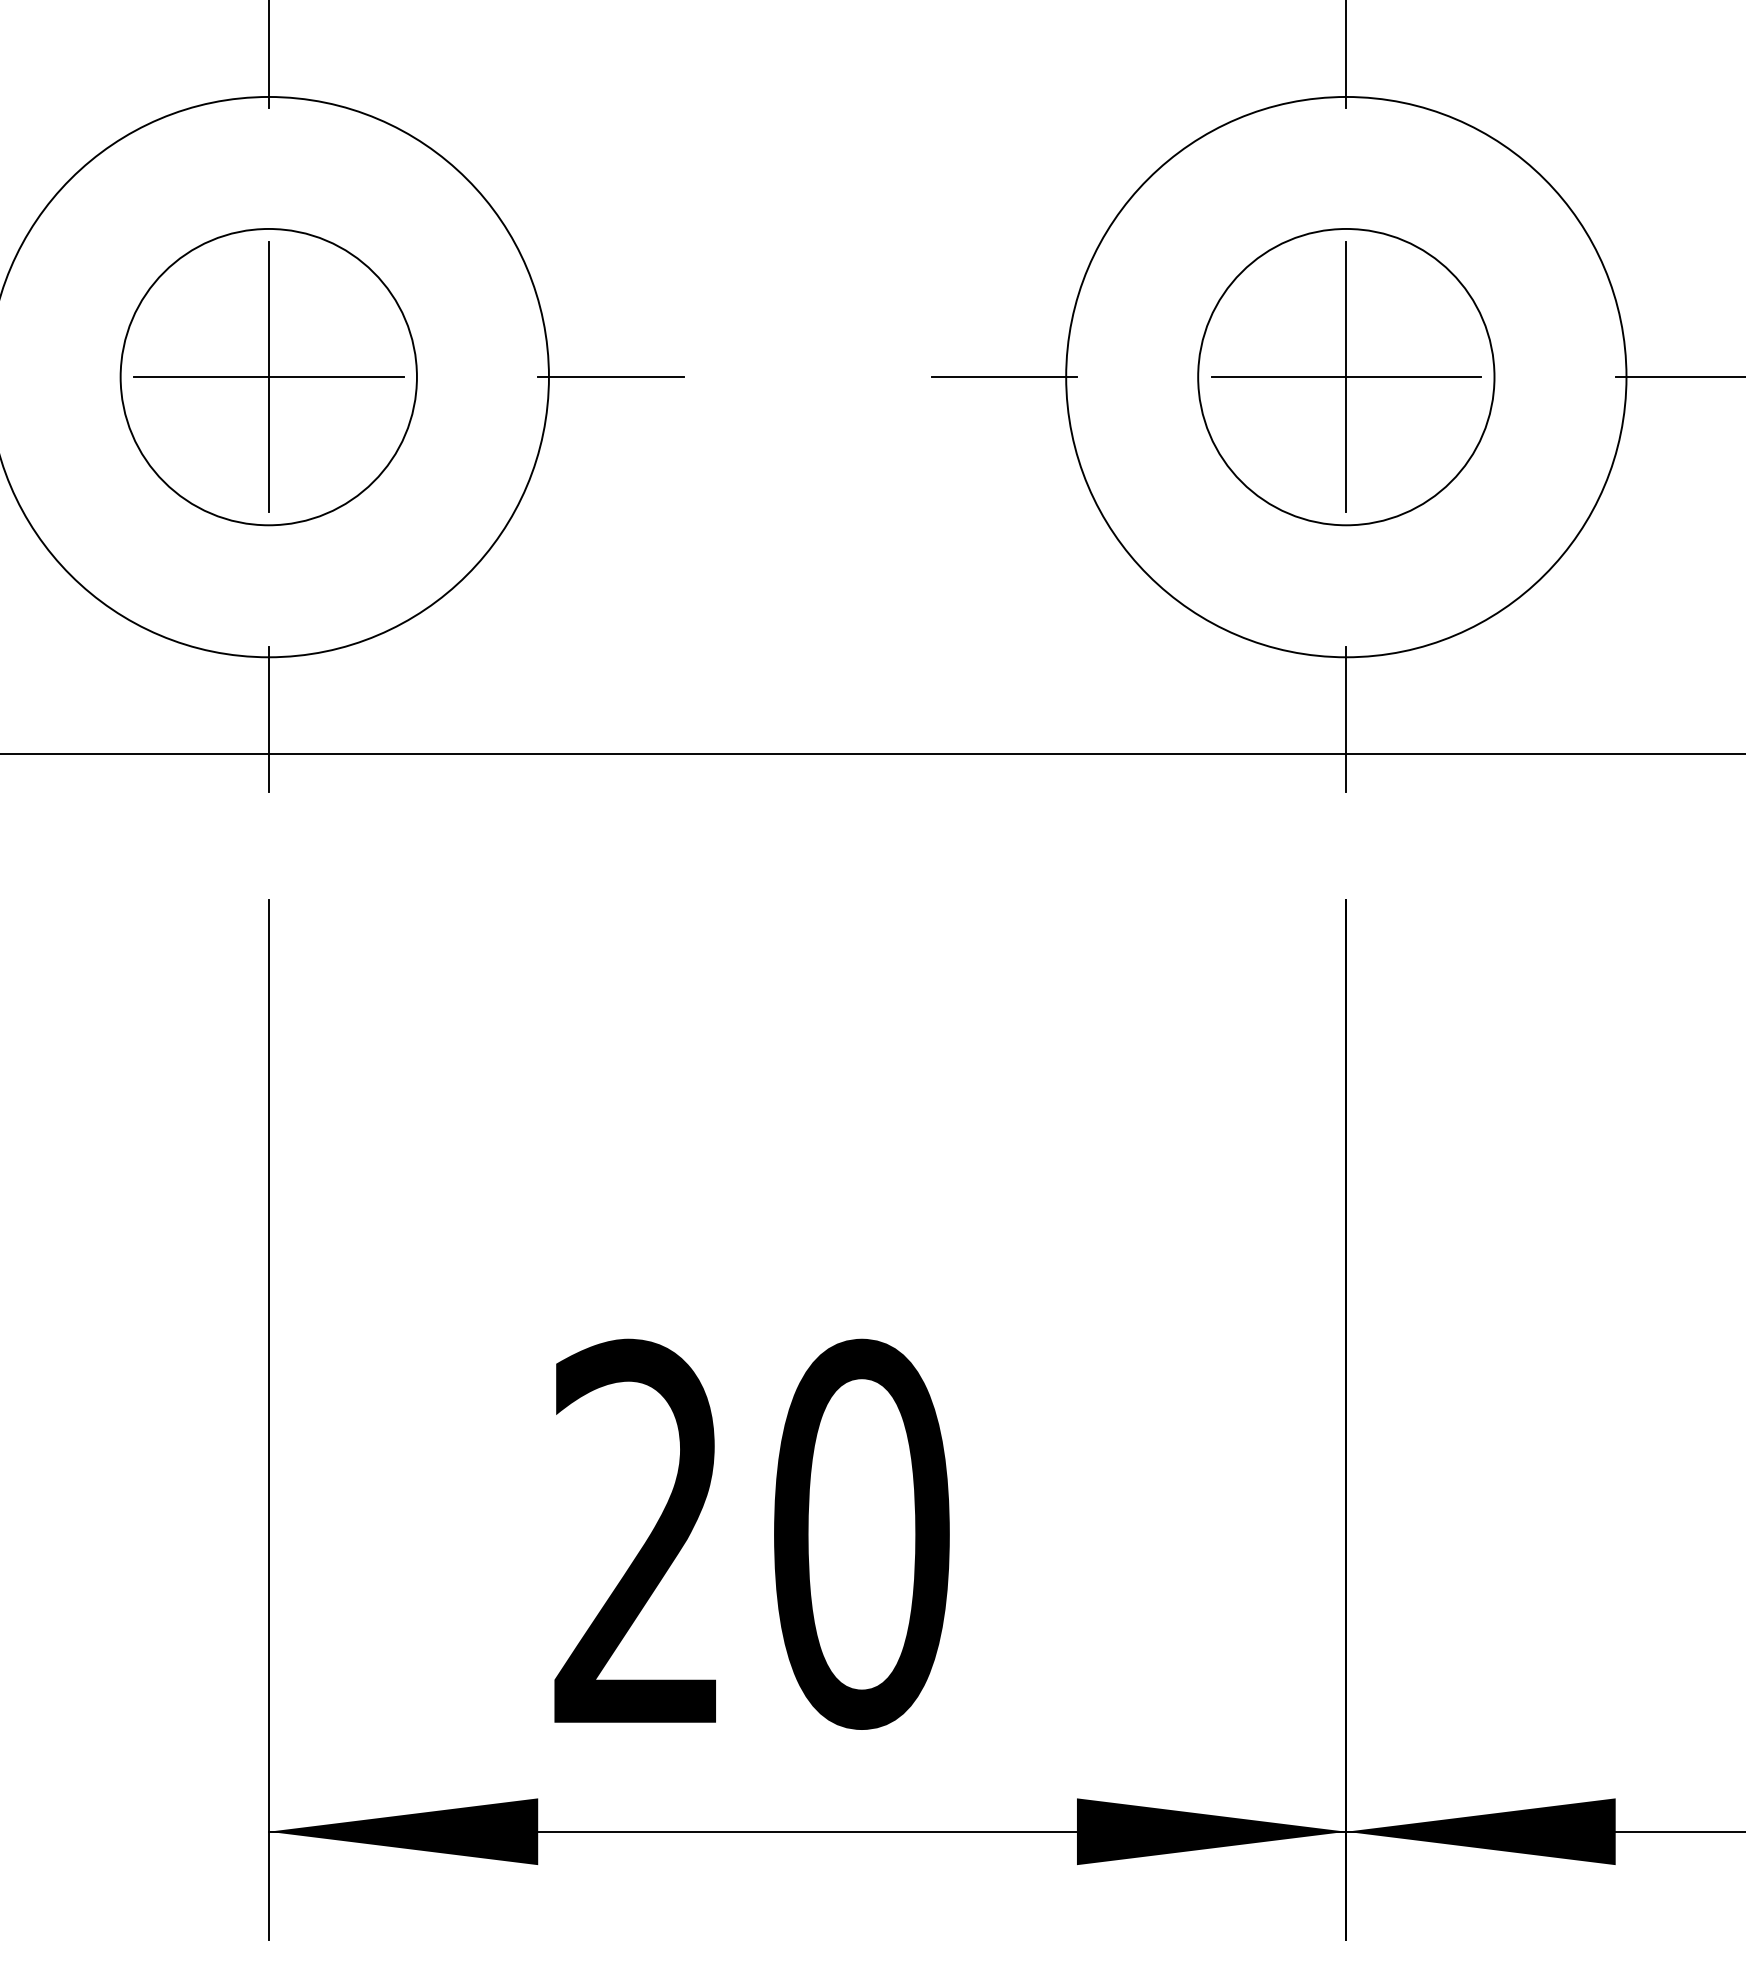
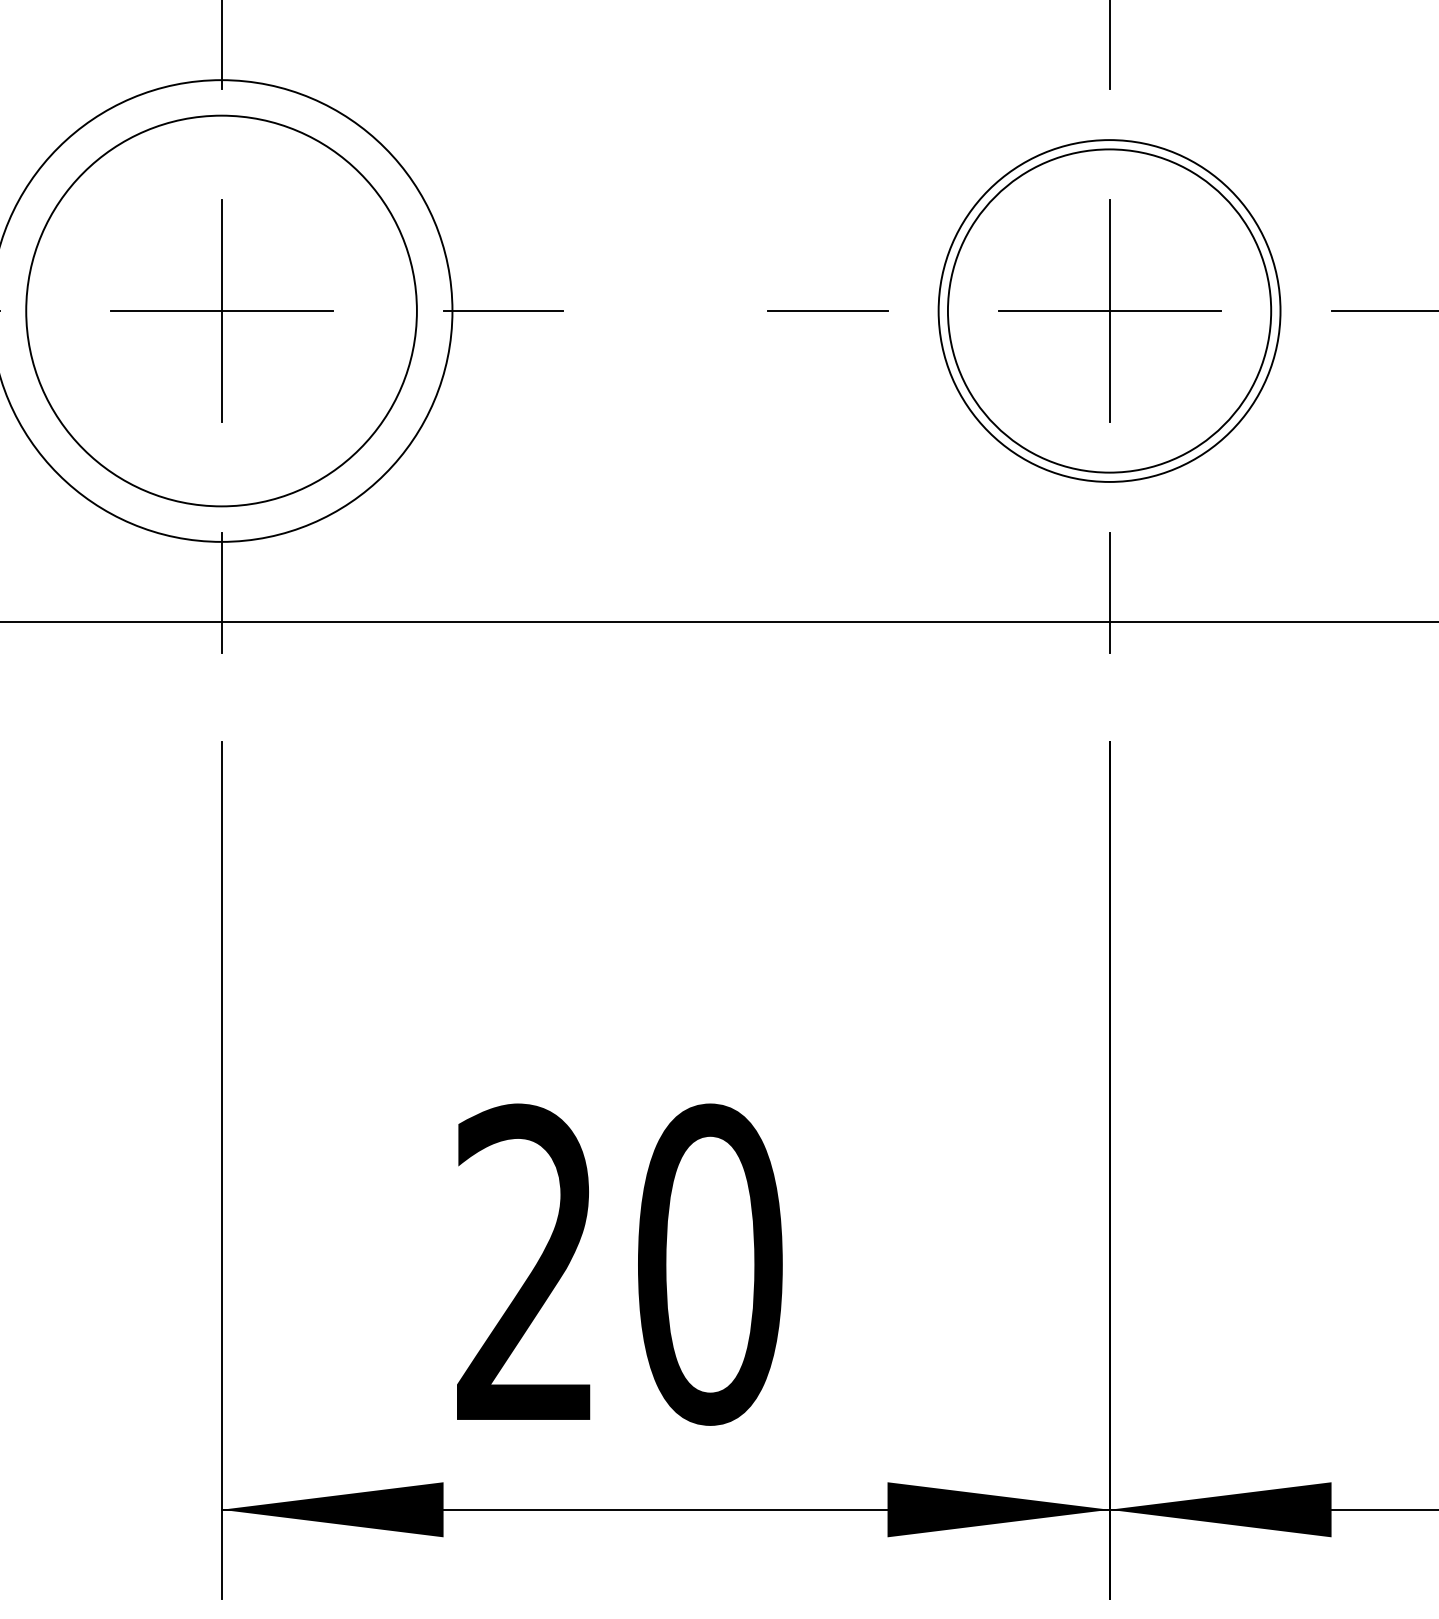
circle: (268, 376) -> (221, 310), size x1.6
circle: (1346, 376) -> (1109, 310), size x0.7
circle: (1346, 376) -> (1109, 310), size x1.4

